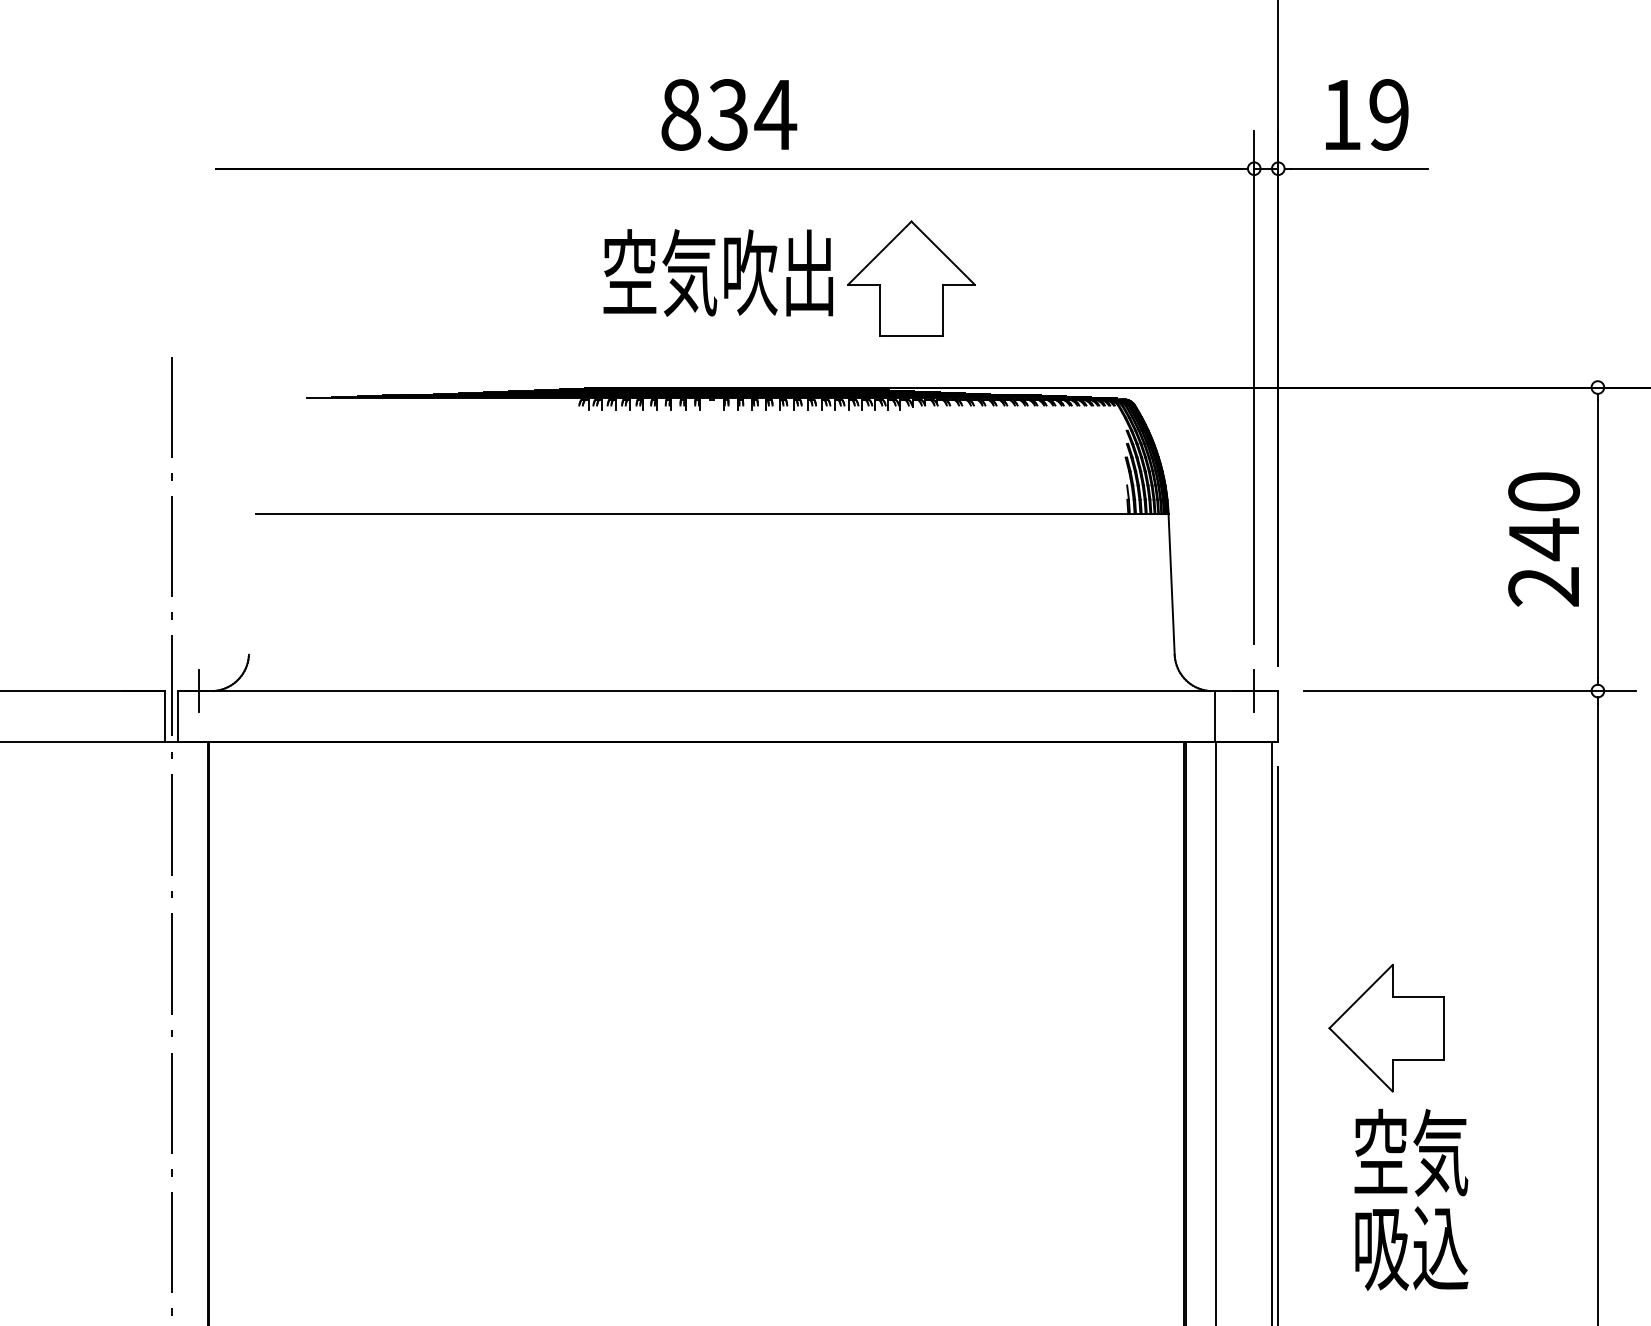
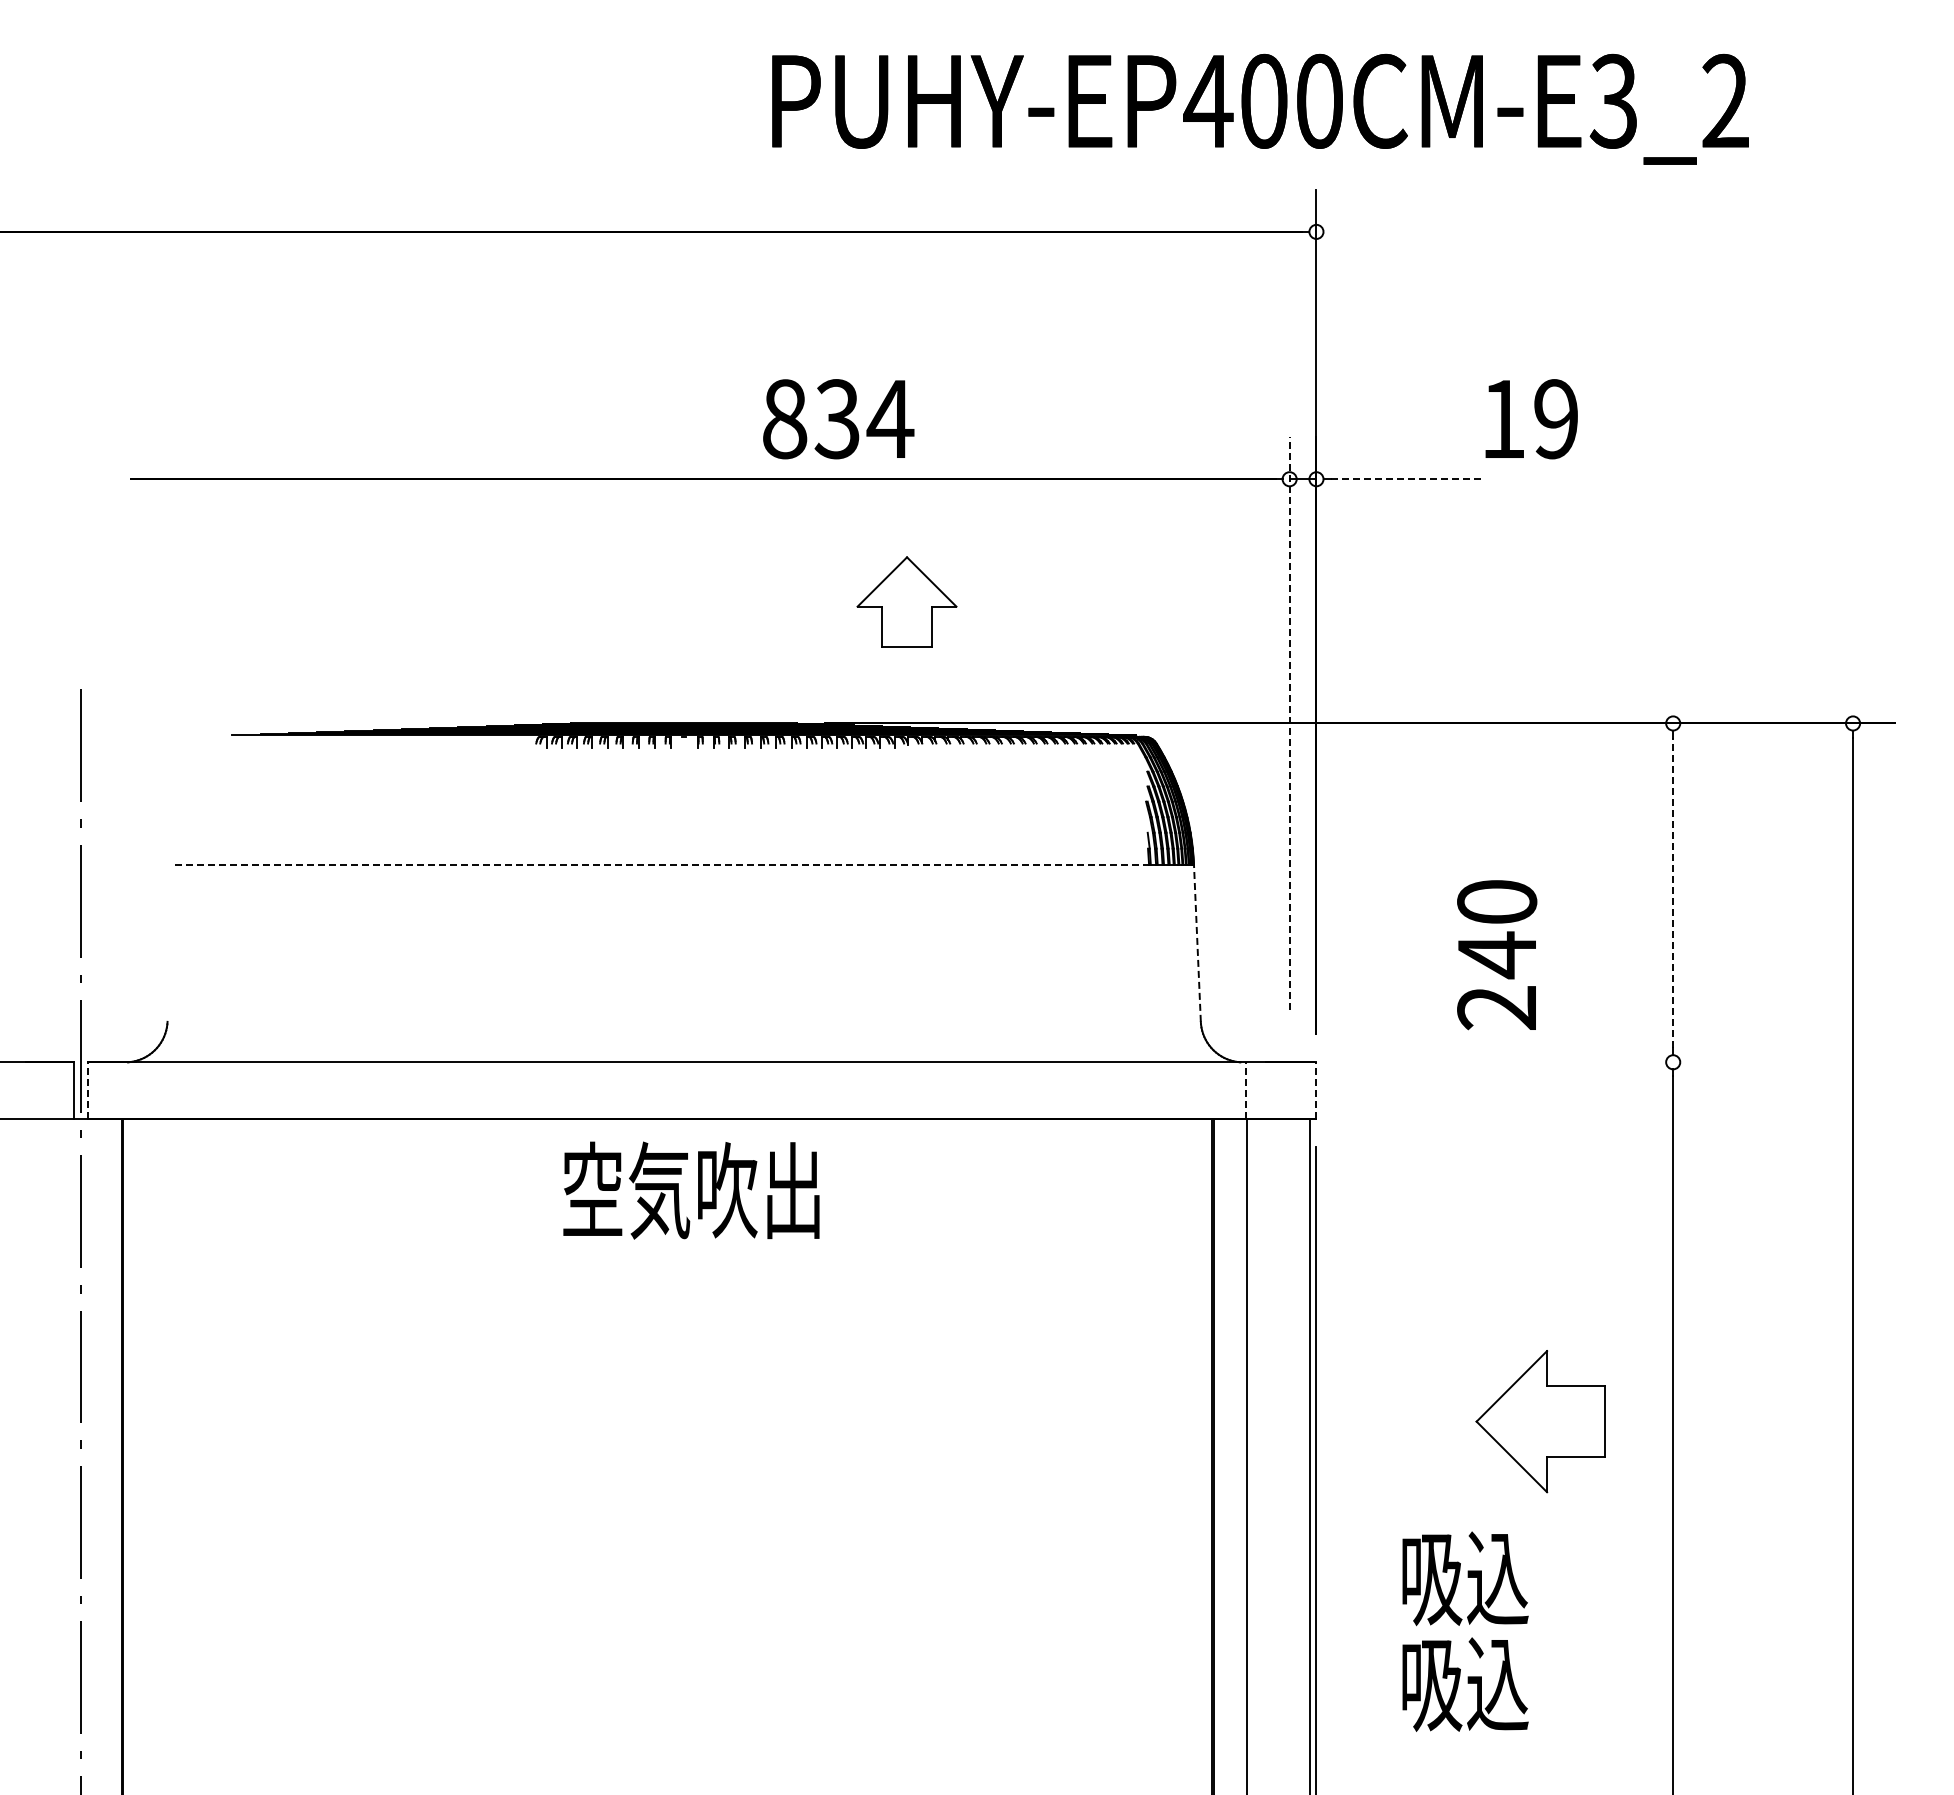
text: (729, 115) -> (838, 419), moved
text: (1367, 115) -> (1531, 419), moved
line: (1359, 168) -> (1407, 479), solid -> dashed
text: (718, 272) -> (691, 1190), moved
part: (910, 278) -> (906, 601), size x0.7
line: (1254, 387) -> (1289, 723), solid -> dashed
line: (692, 513) -> (662, 864), solid -> dashed
line: (1598, 538) -> (1673, 892), solid -> dashed
text: (1544, 539) -> (1497, 955), moved
line: (1171, 584) -> (1197, 943), solid -> dashed
line: (199, 691) -> (112, 1062), removed
line: (1254, 691) -> (1289, 1062), removed
line: (1469, 691) -> (1529, 1062), removed
line: (178, 716) -> (88, 1090), solid -> dashed
line: (1214, 716) -> (1245, 1090), solid -> dashed
line: (1278, 716) -> (1316, 1090), solid -> dashed
part: (1386, 1028) -> (1540, 1421), moved
text: (1410, 1152) -> (1464, 1577), 空気 -> 吸込

